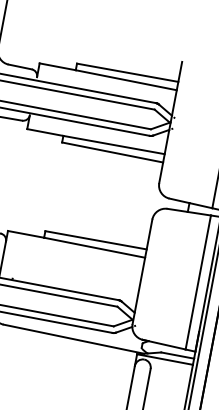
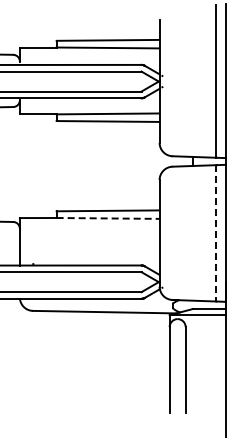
line: (94, 247) -> (108, 218), solid -> dashed
line: (198, 282) -> (216, 233), solid -> dashed

